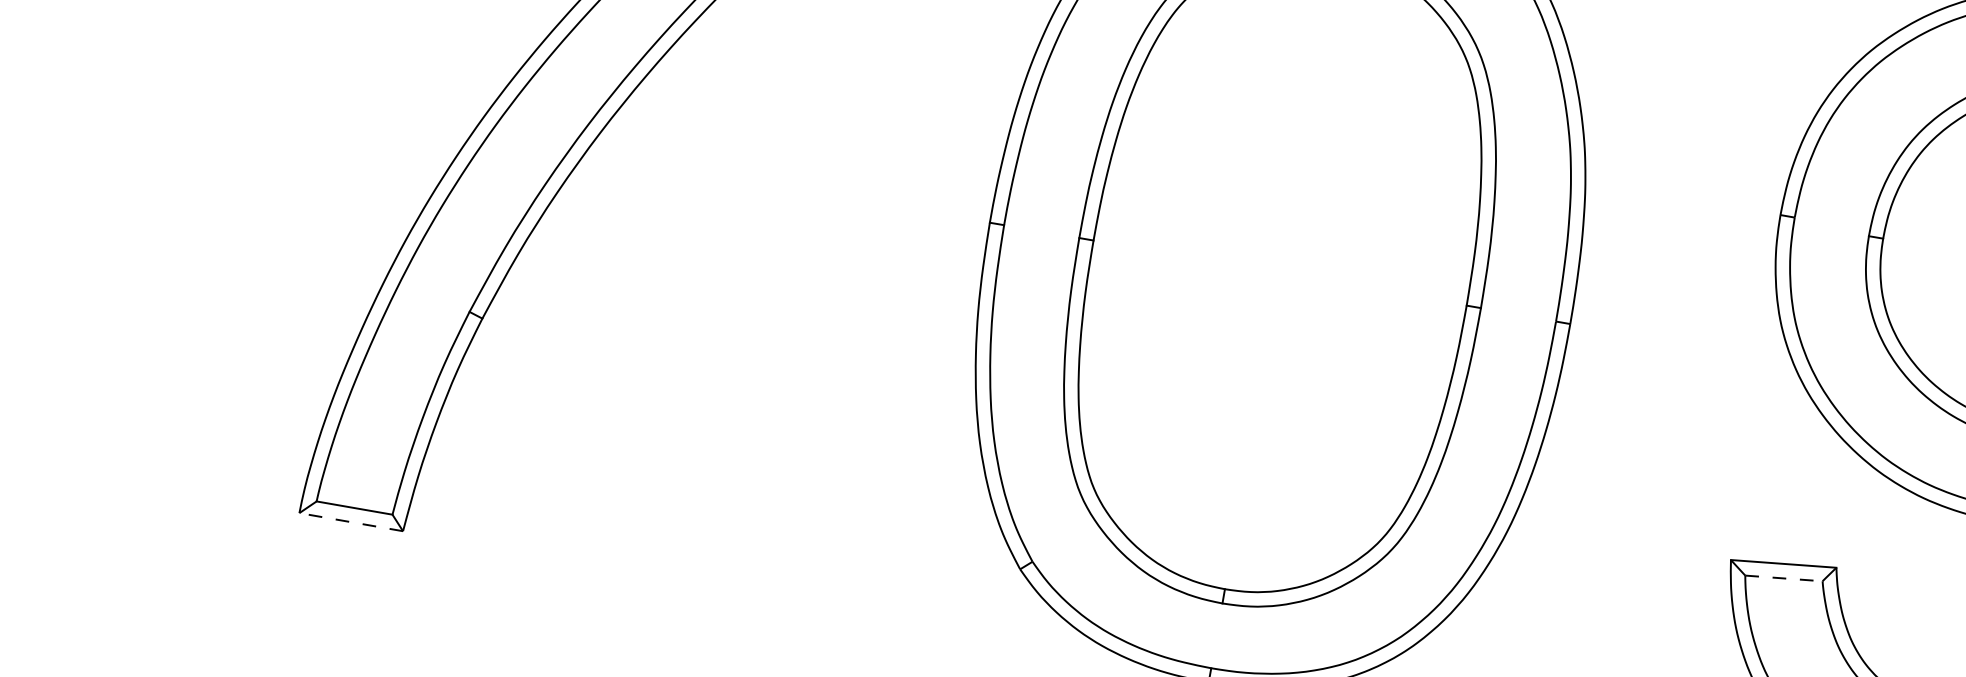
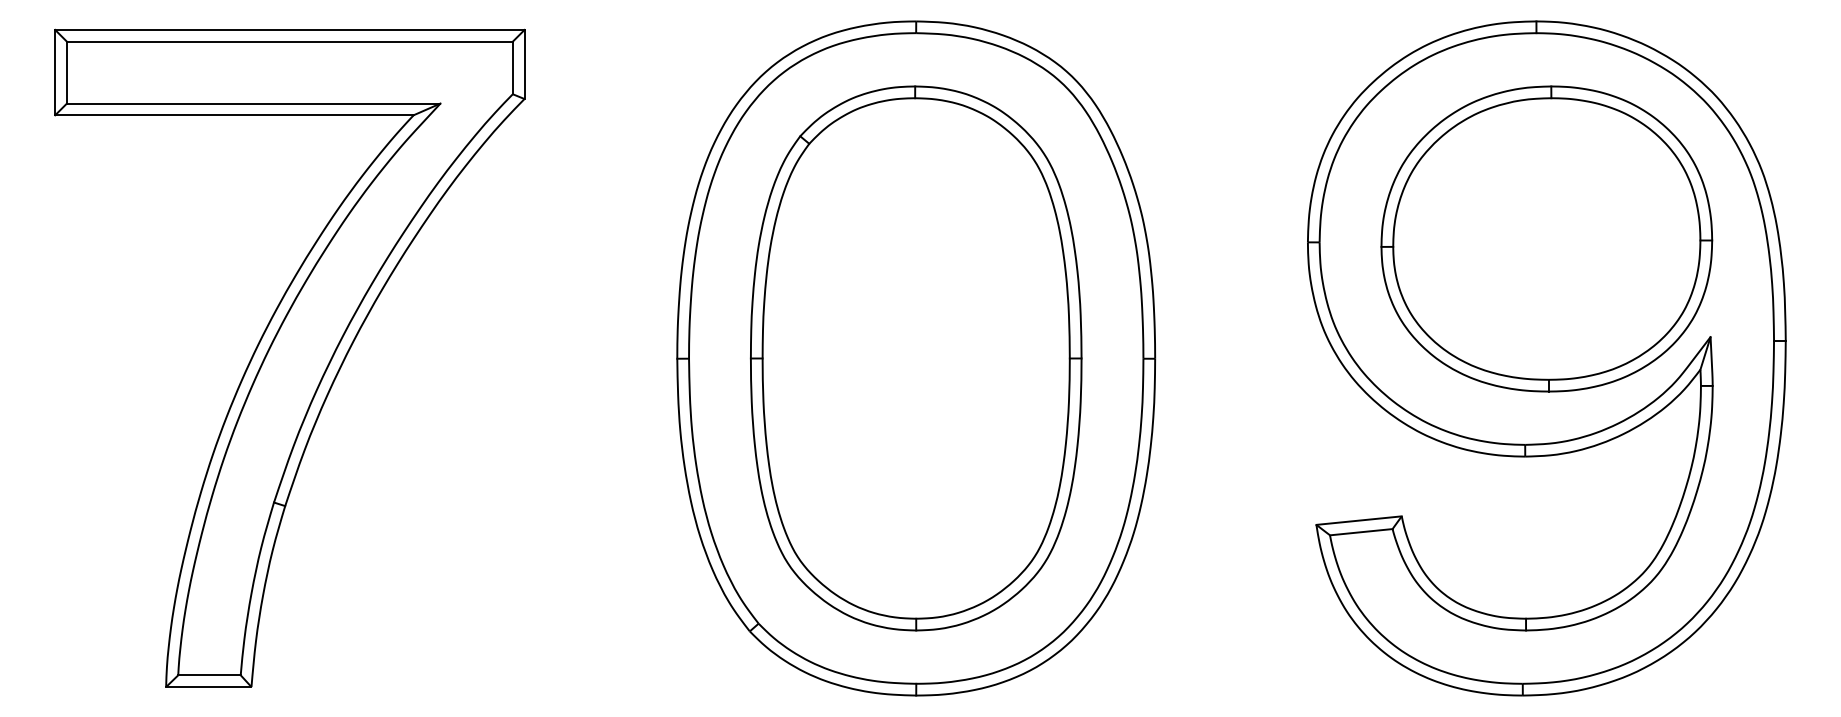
line: (350, 522) -> (208, 687), dashed -> solid
line: (1784, 578) -> (1361, 532), dashed -> solid

